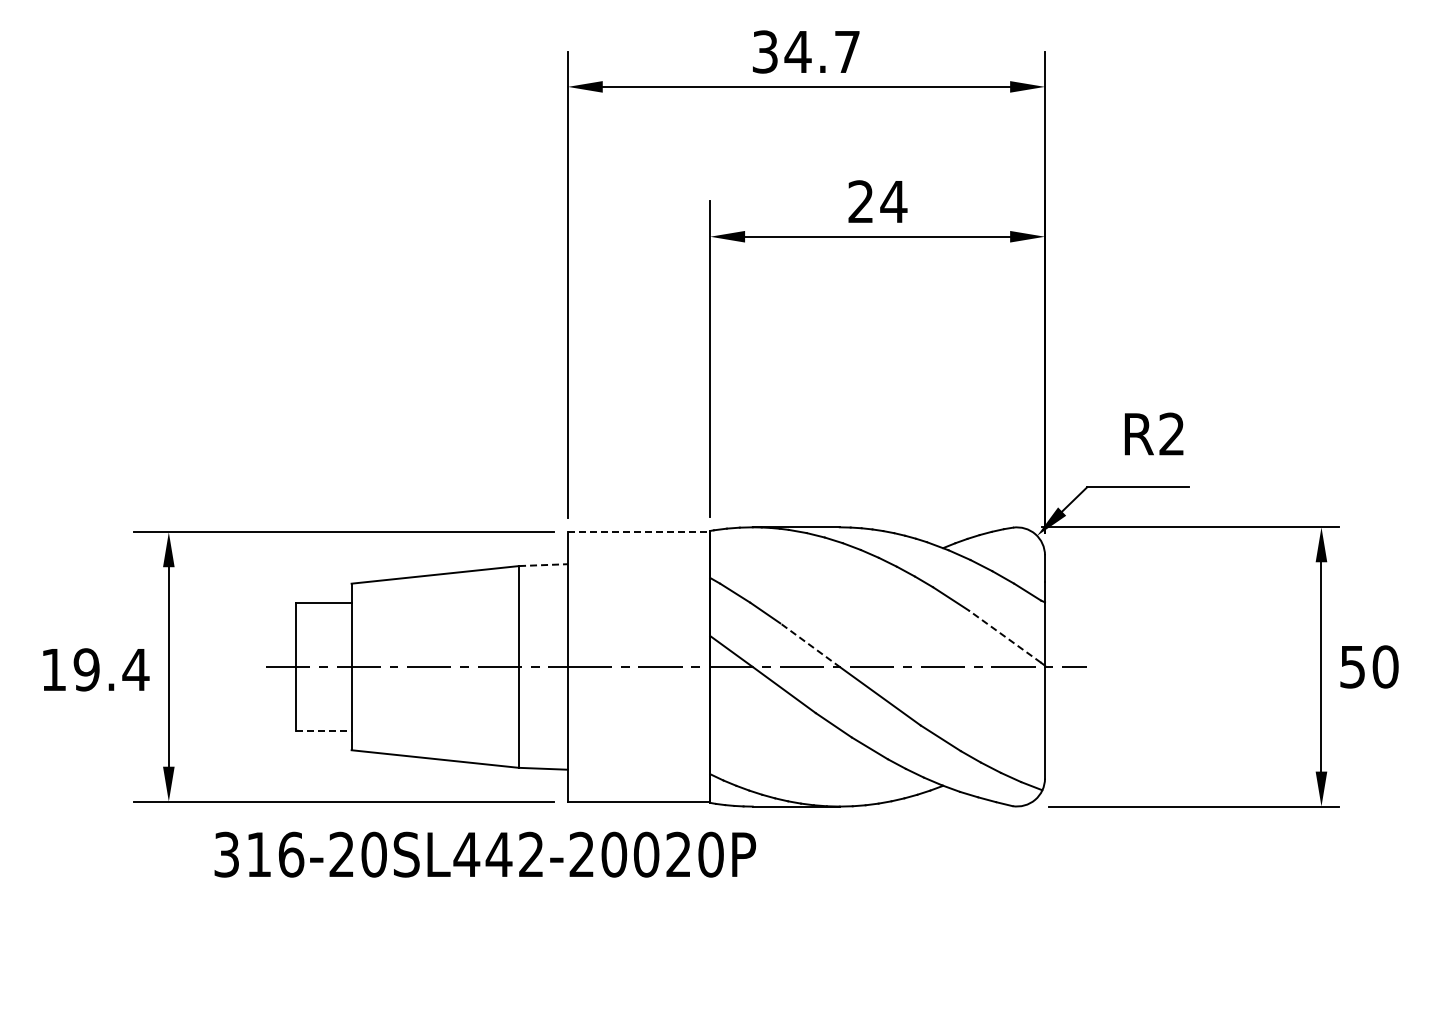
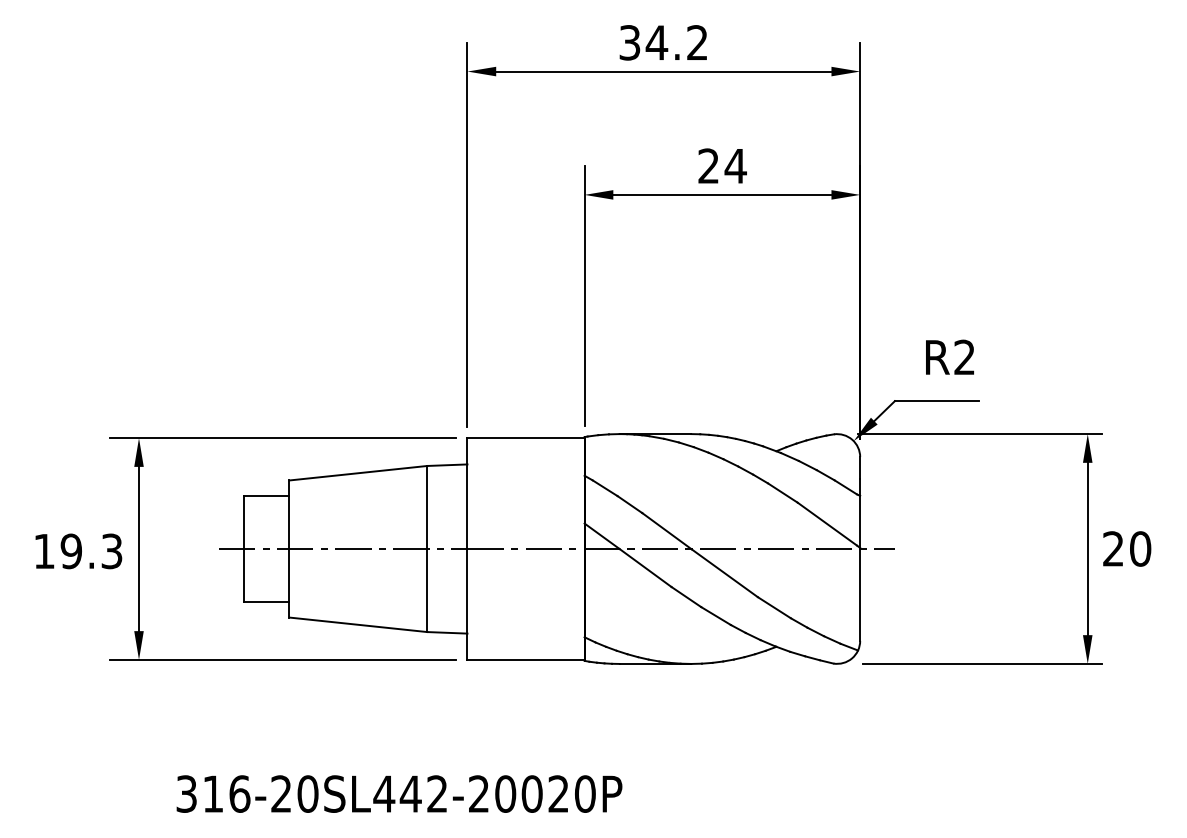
text: (846, 51) -> (696, 42), 34.7 -> 34.2
line: (639, 532) -> (526, 438), dashed -> solid
line: (543, 565) -> (447, 465), dashed -> solid
line: (1004, 636) -> (826, 523), dashed -> solid
line: (810, 645) -> (667, 531), dashed -> solid
text: (1352, 666) -> (1113, 548), 50 -> 20
text: (135, 669) -> (111, 551), 19.4 -> 19.3
line: (323, 731) -> (266, 602), dashed -> solid
text: (485, 854) -> (399, 793), moved

